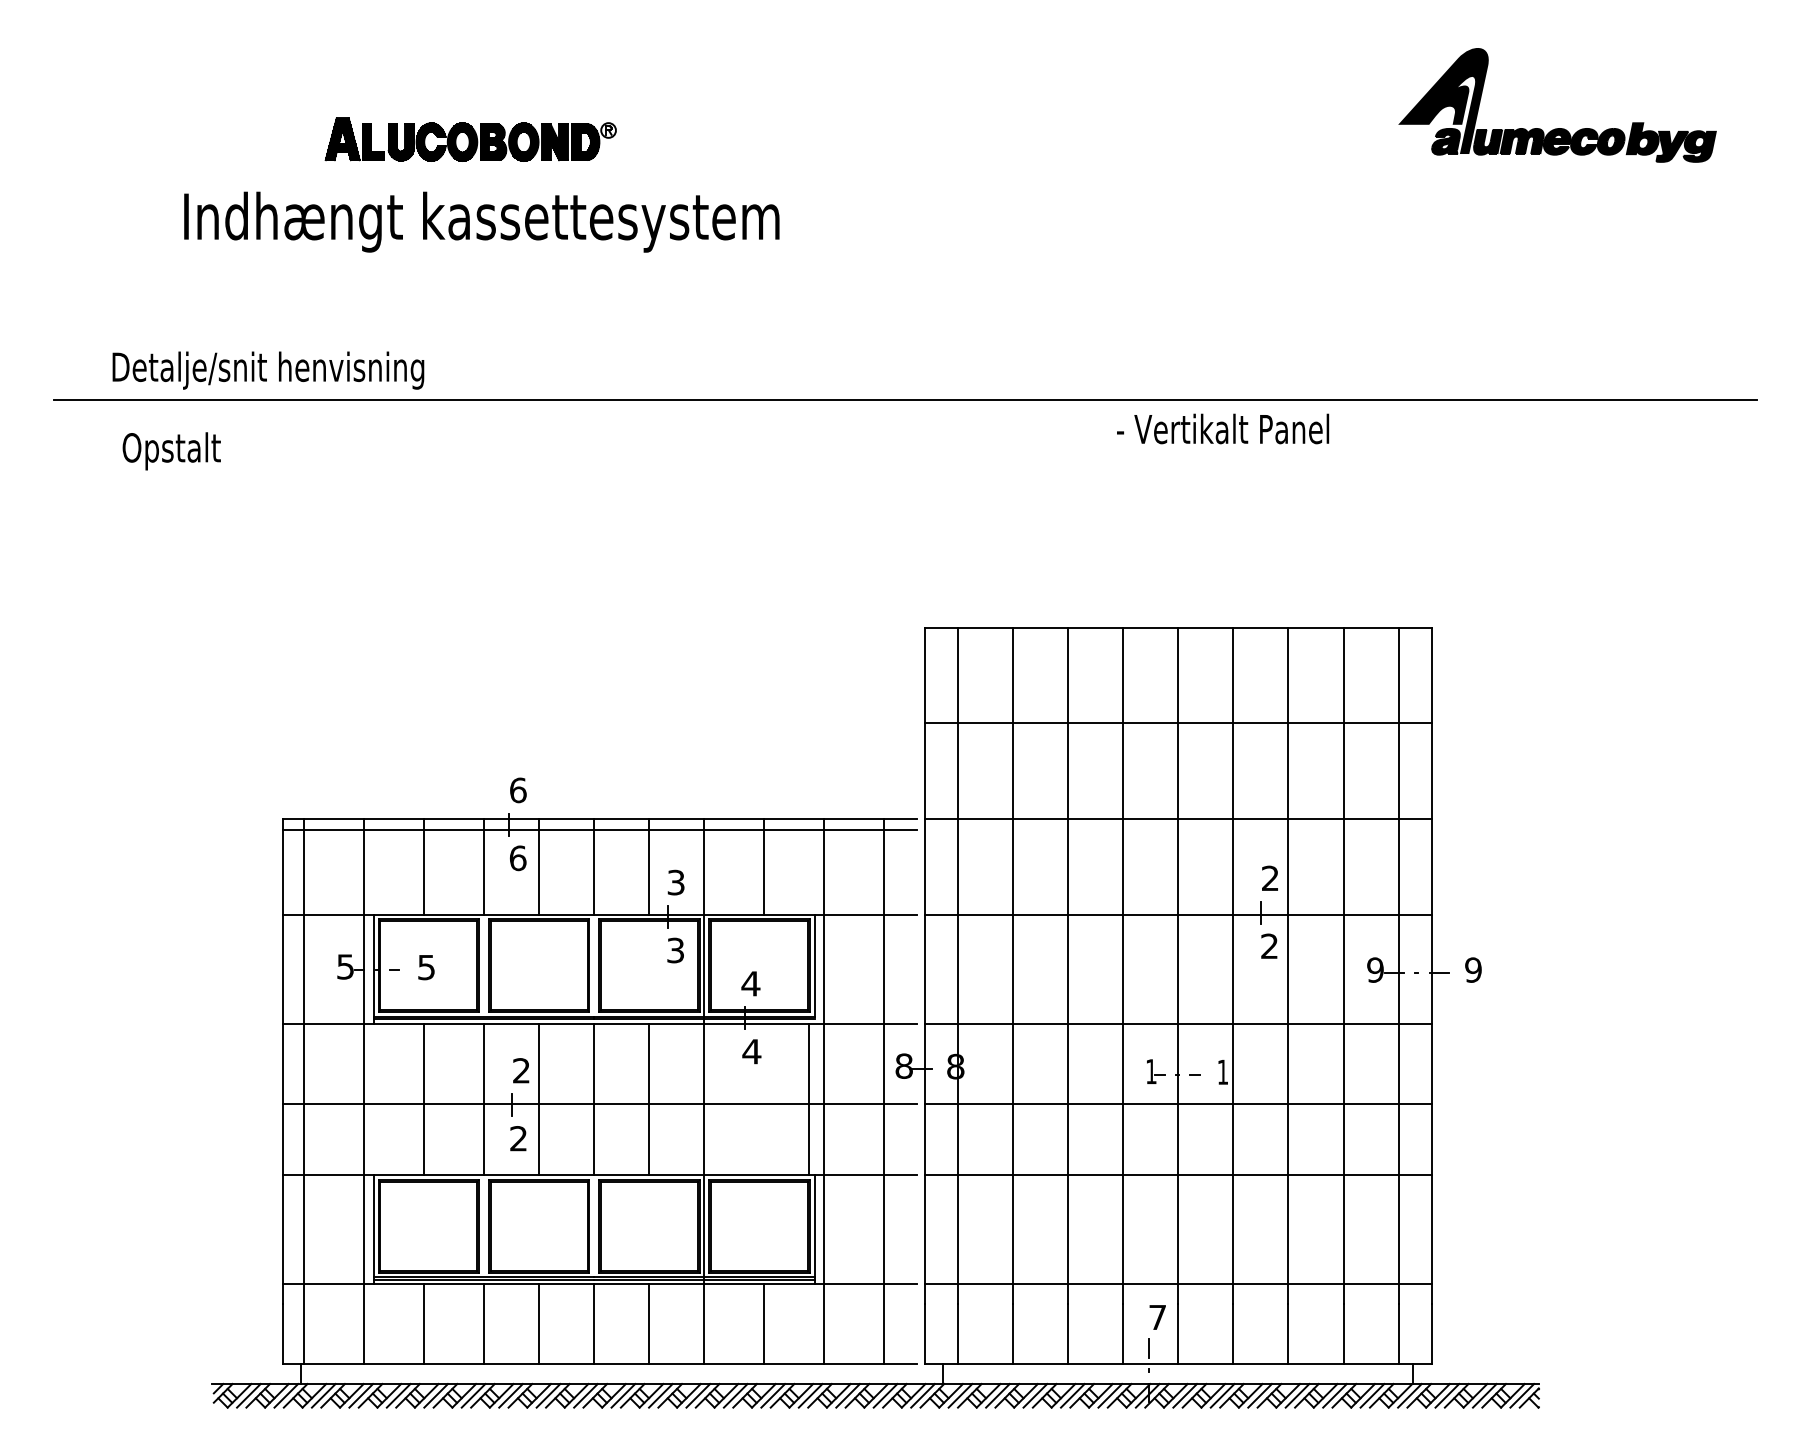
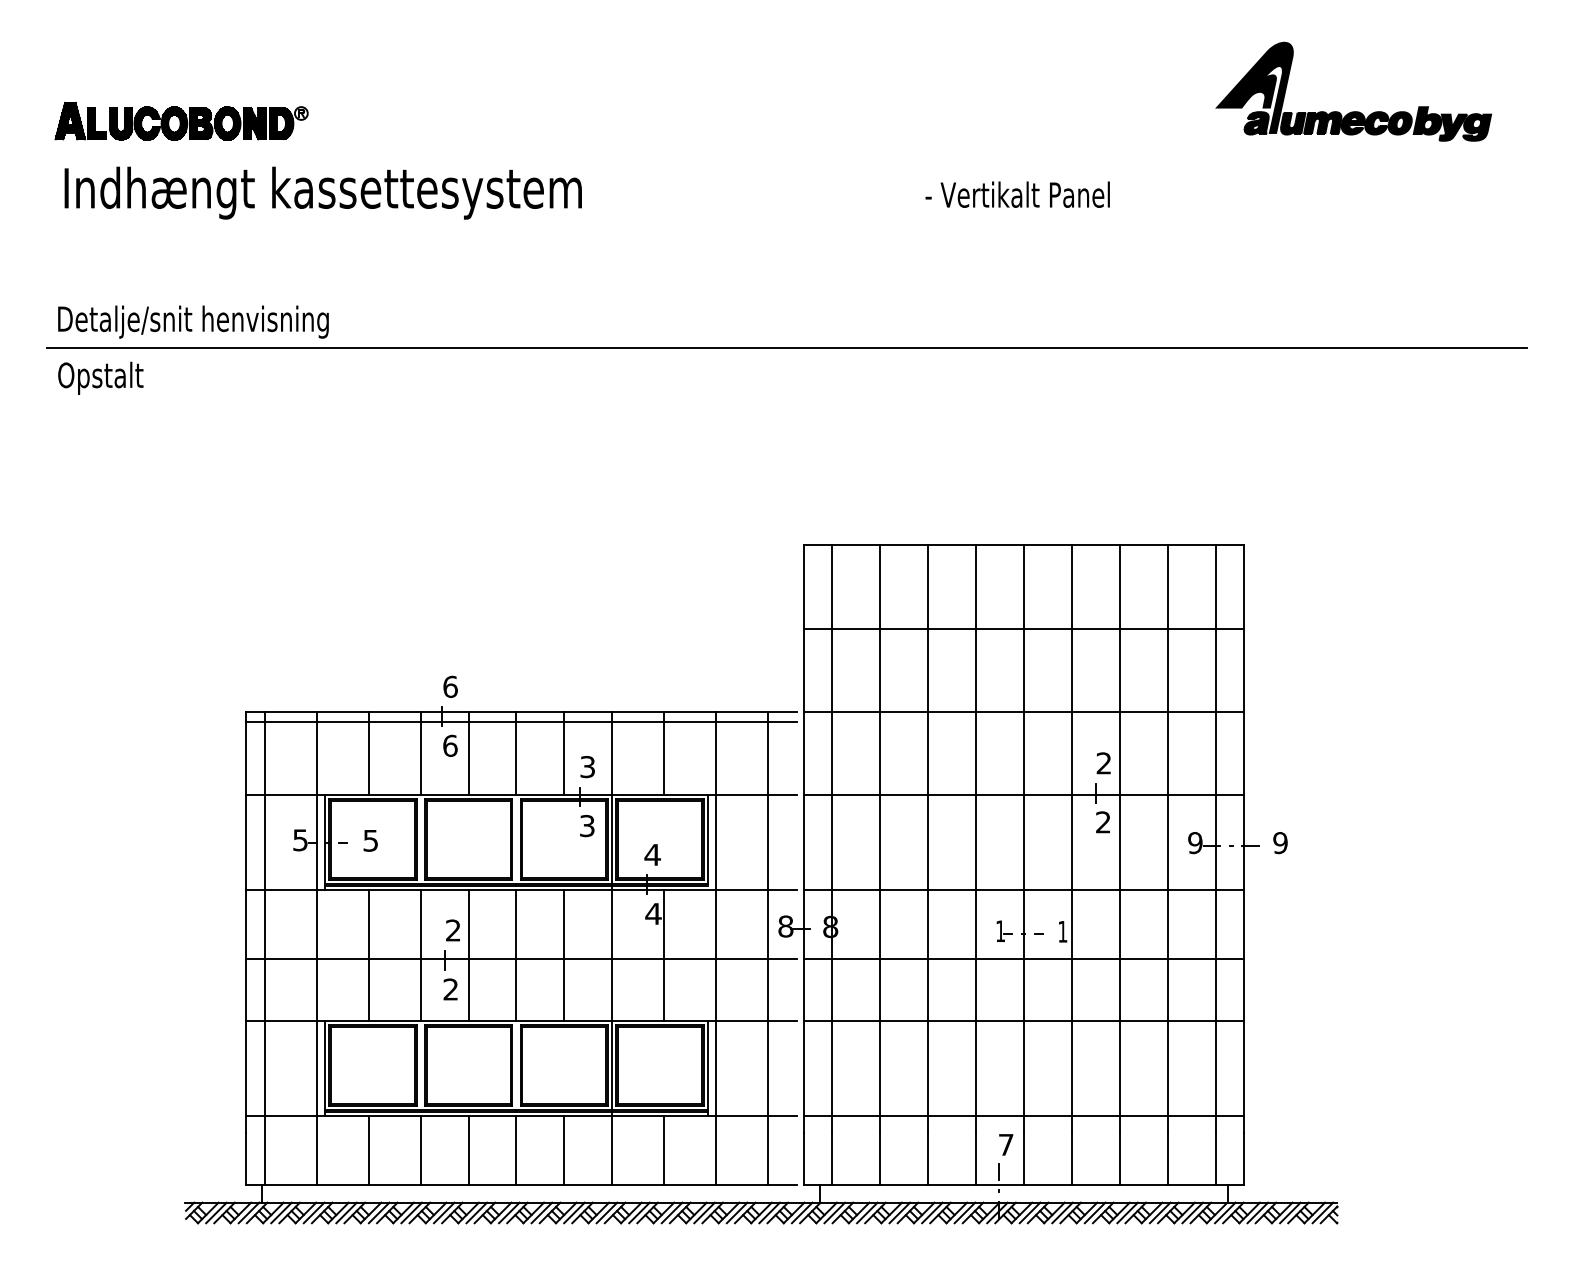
part: (470, 139) -> (181, 121), moved
text: (481, 221) -> (323, 192), moved
text: (268, 370) -> (193, 322), moved
text: (1223, 428) -> (1018, 194), moved
text: (171, 451) -> (100, 378), moved
line: (809, 1099) -> (664, 955), moved

